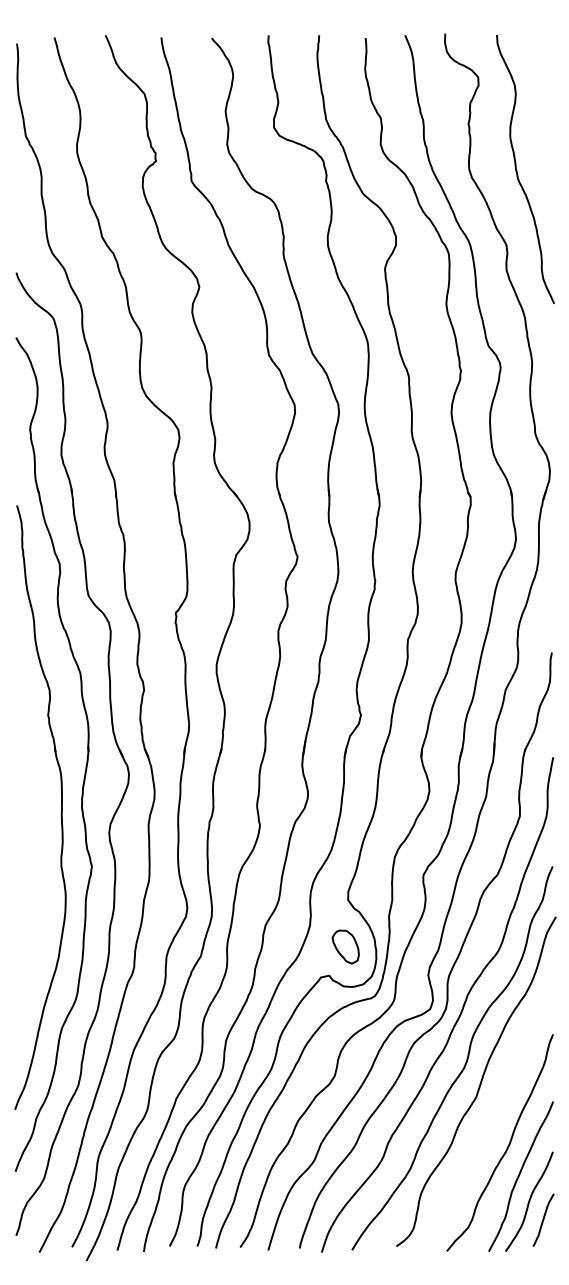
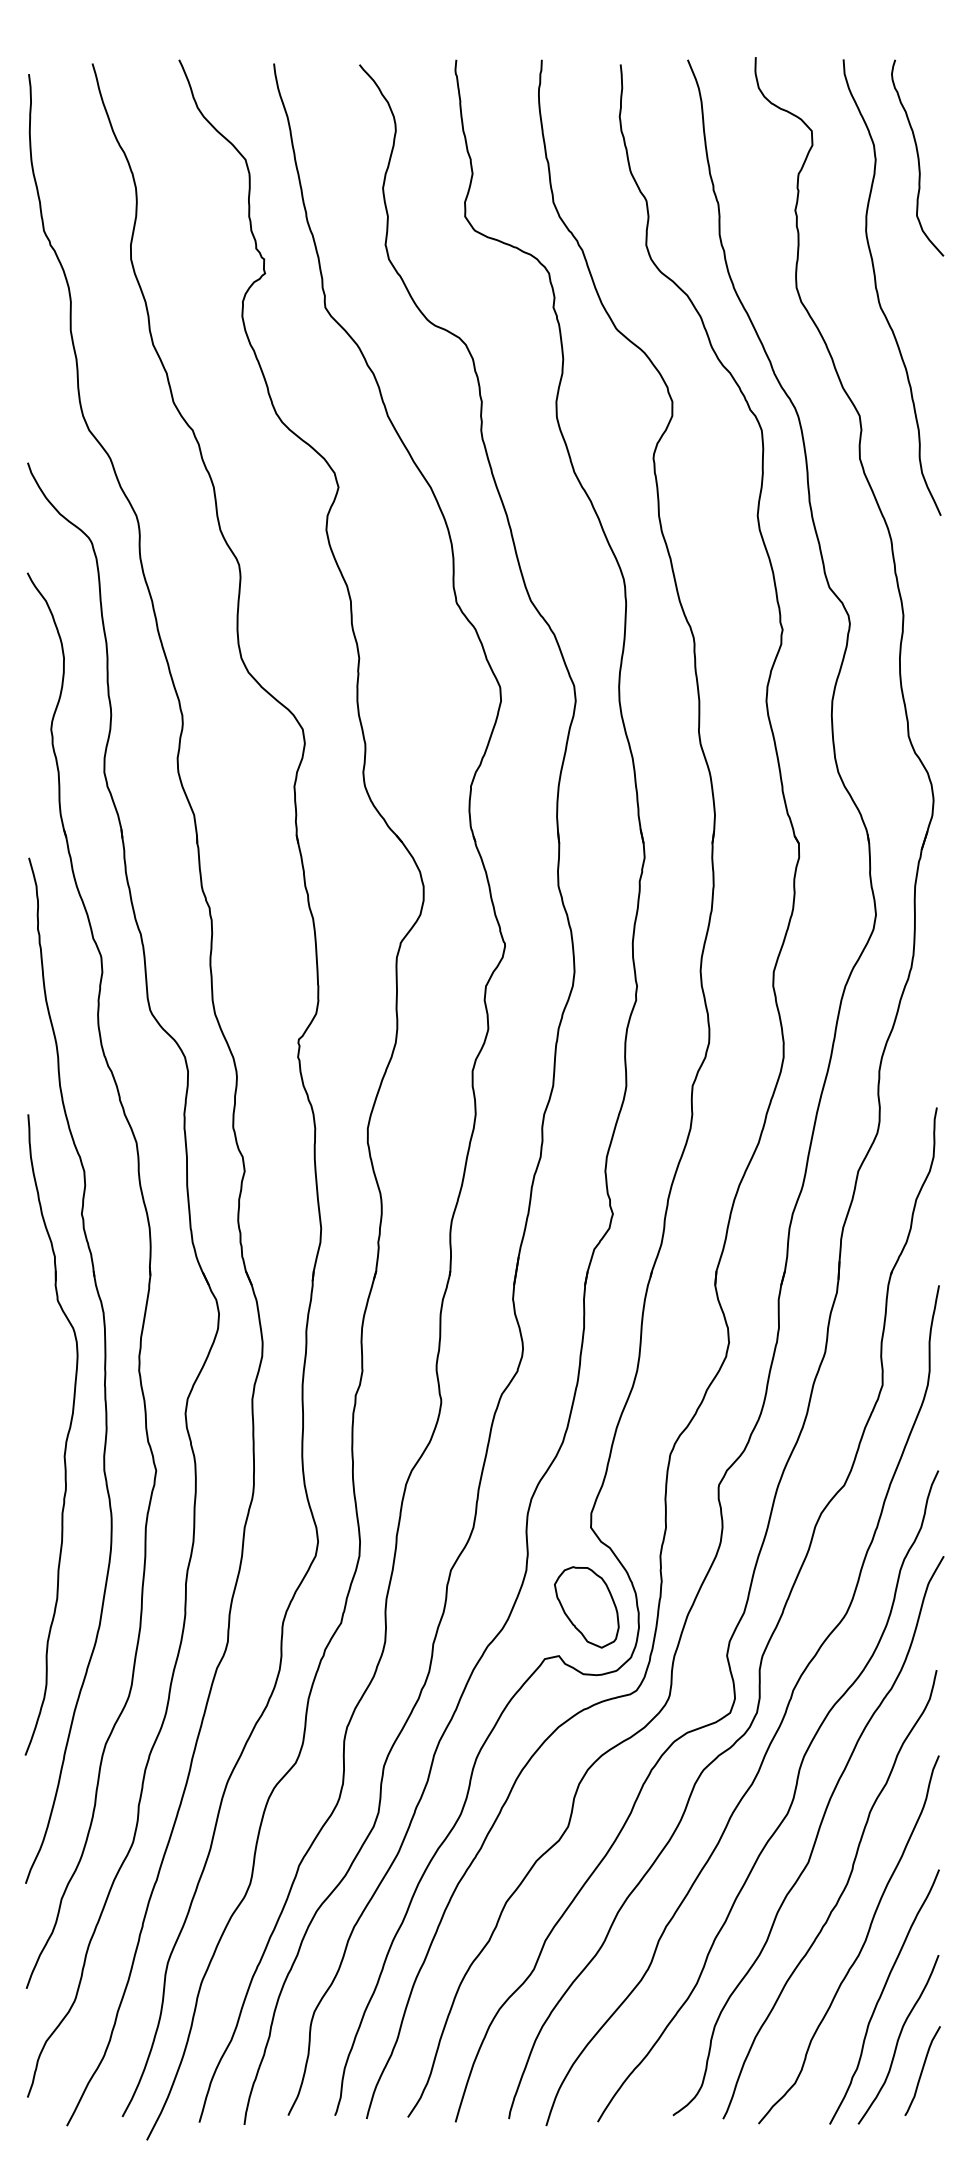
curve: (540, 93) -> (917, 158), added
part: (38, 846) -> (65, 1436), added
part: (345, 946) -> (586, 1606), size x1.43
curve: (493, 1118) -> (837, 1898), added

